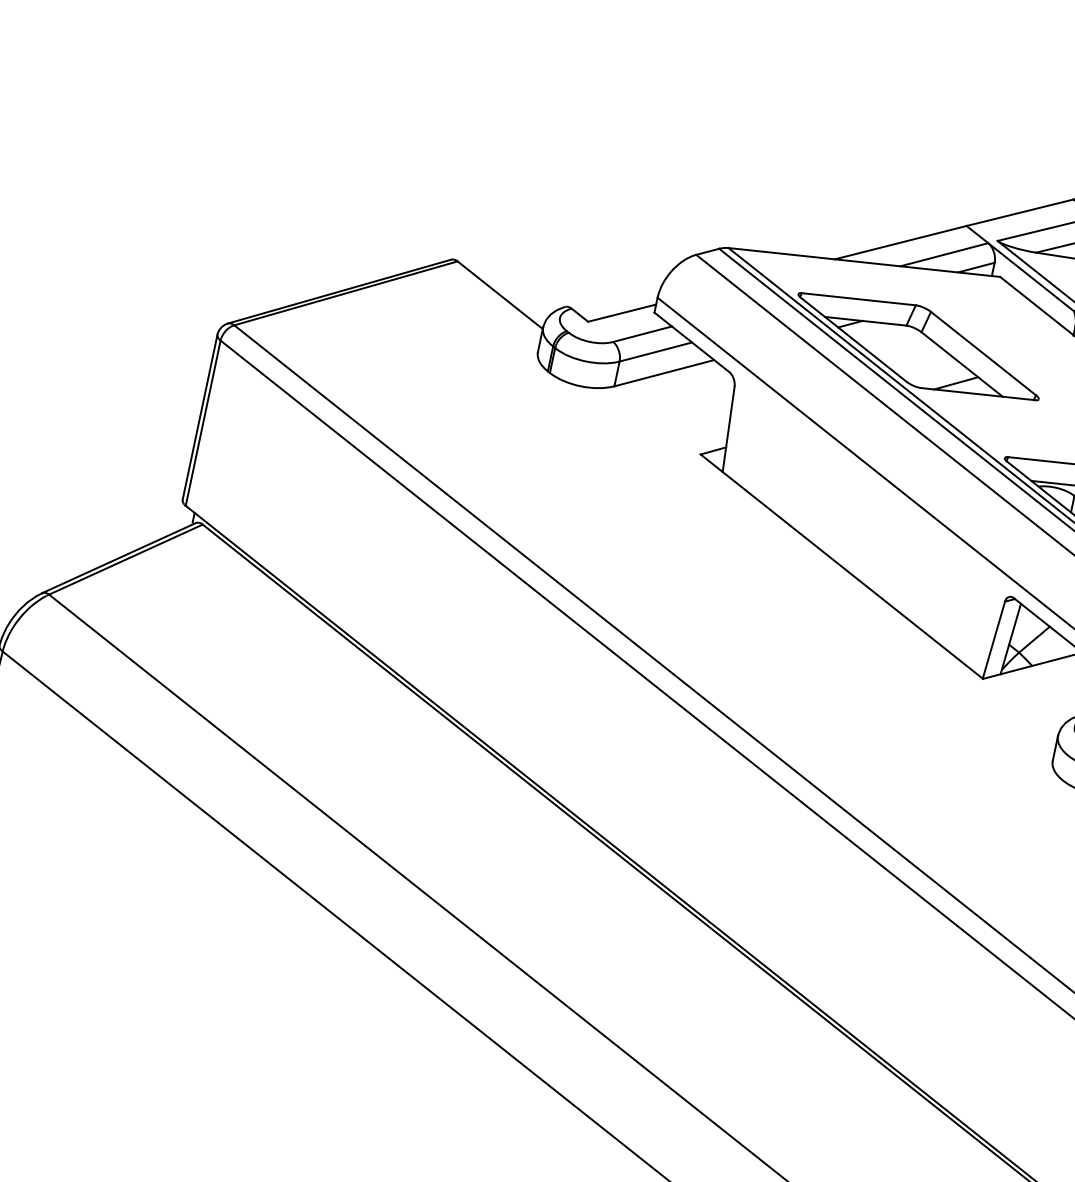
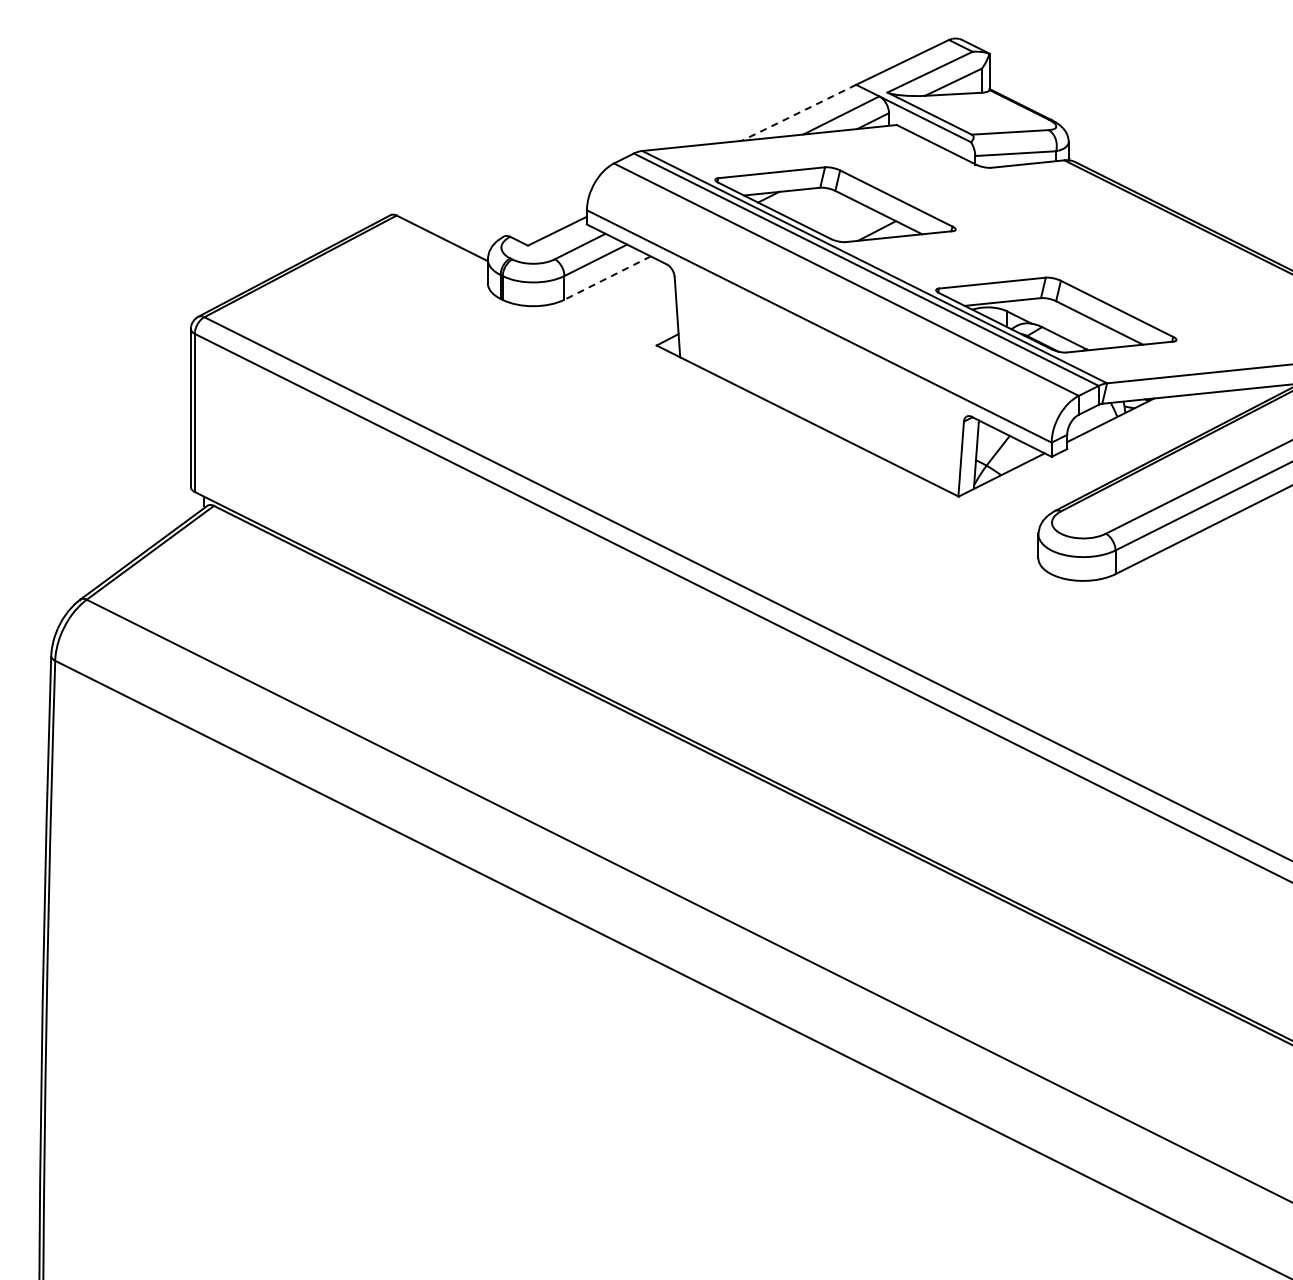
line: (901, 242) -> (799, 112), solid -> dashed
line: (664, 373) -> (607, 278), solid -> dashed

